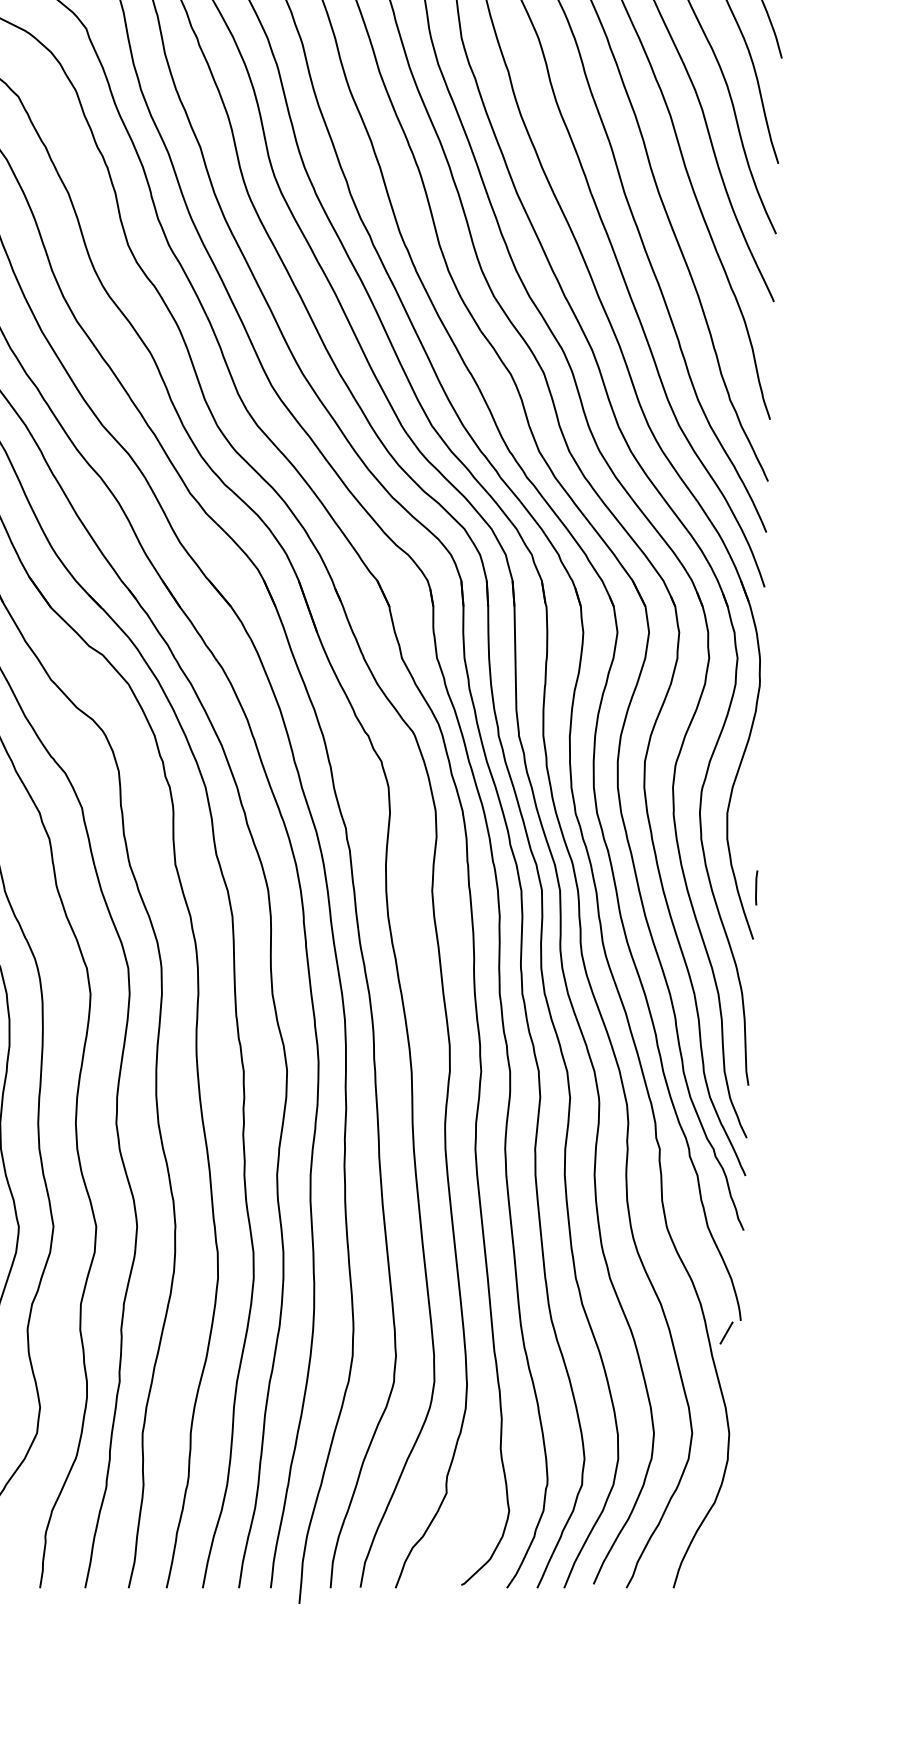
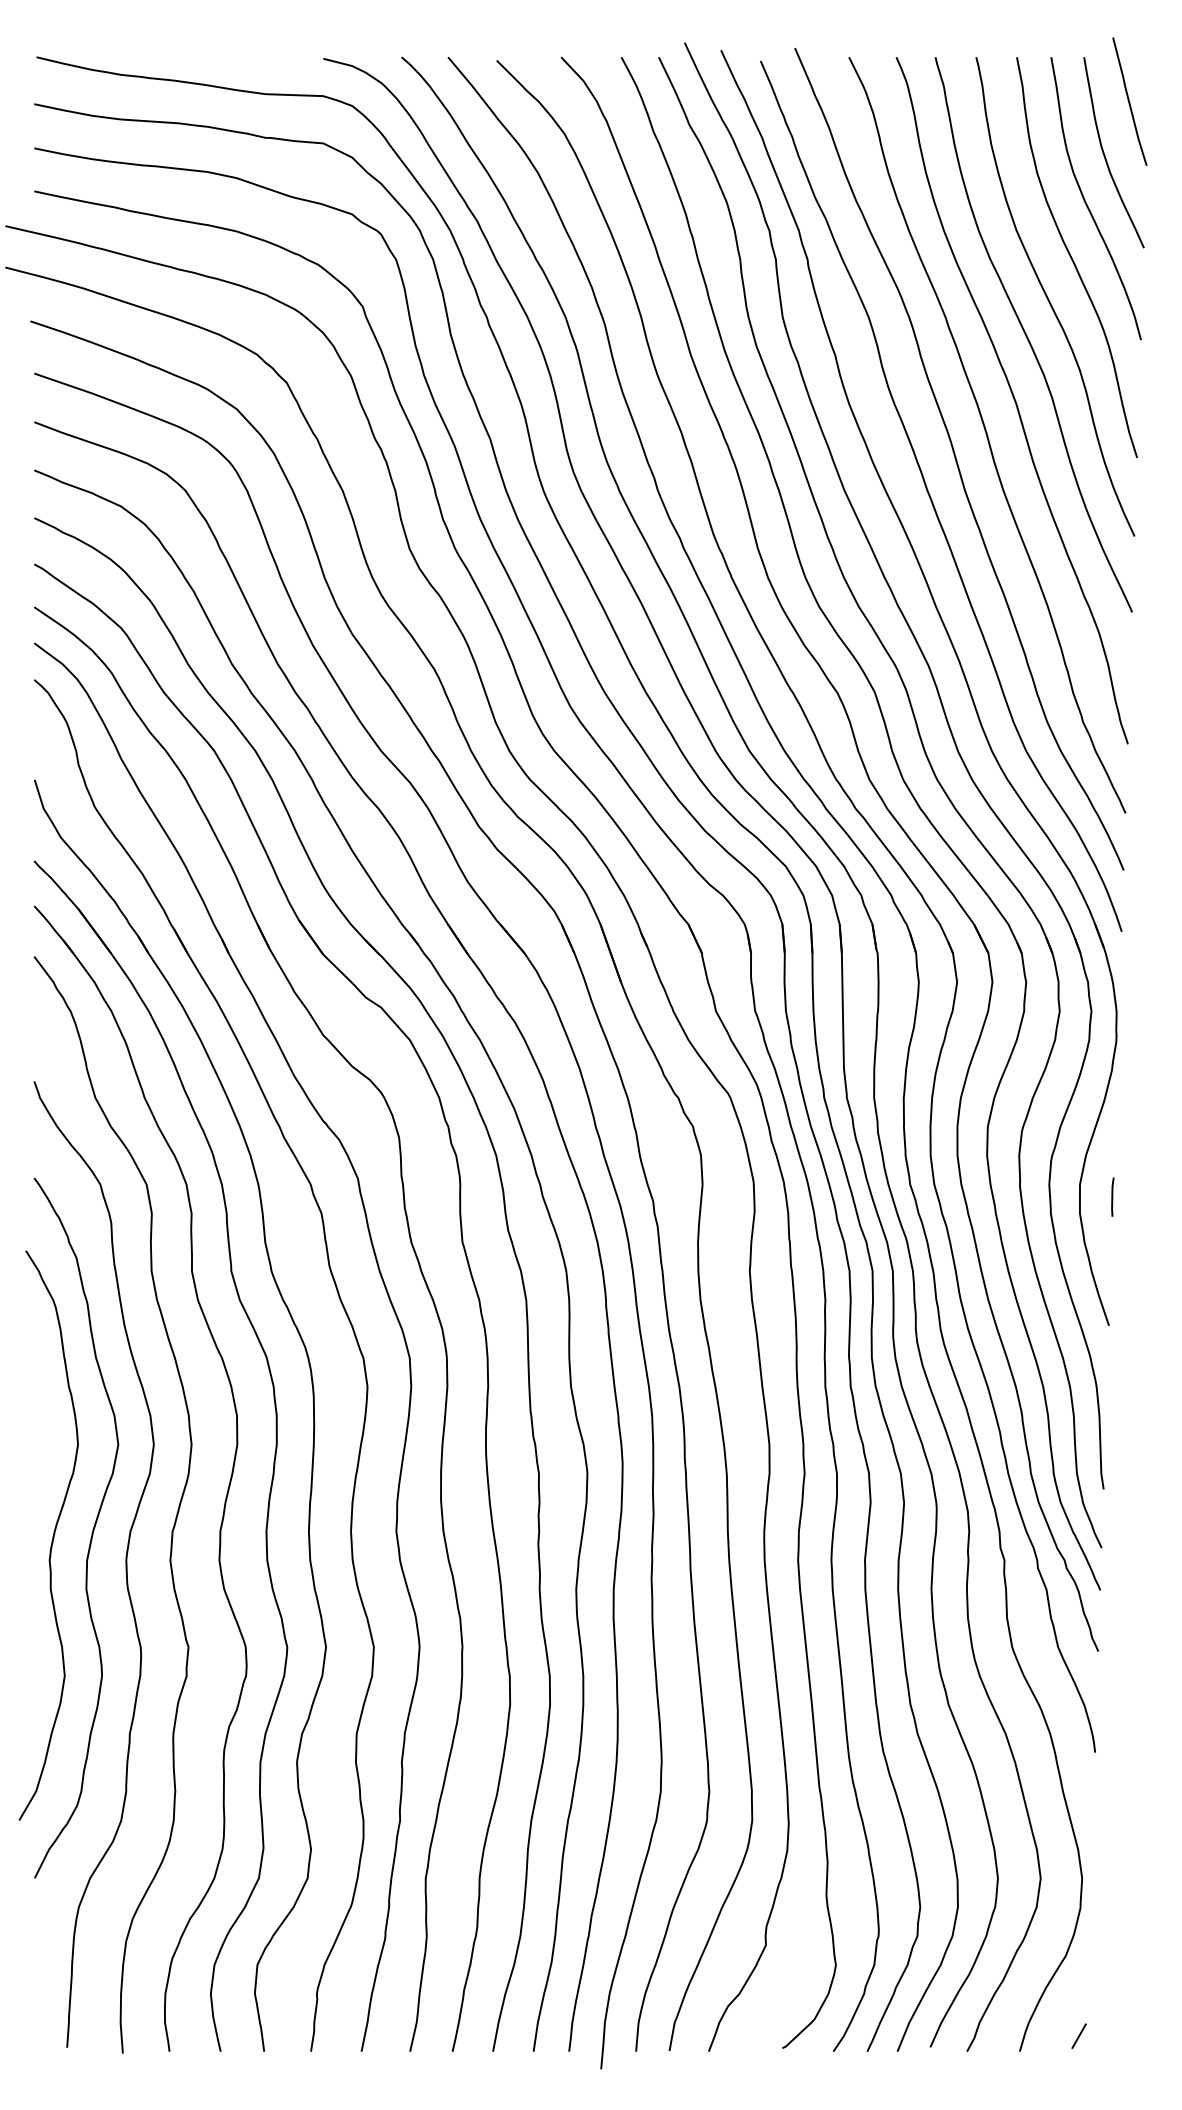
line: (756, 887) -> (1112, 1196), moved
line: (725, 1332) -> (1078, 2035), moved

